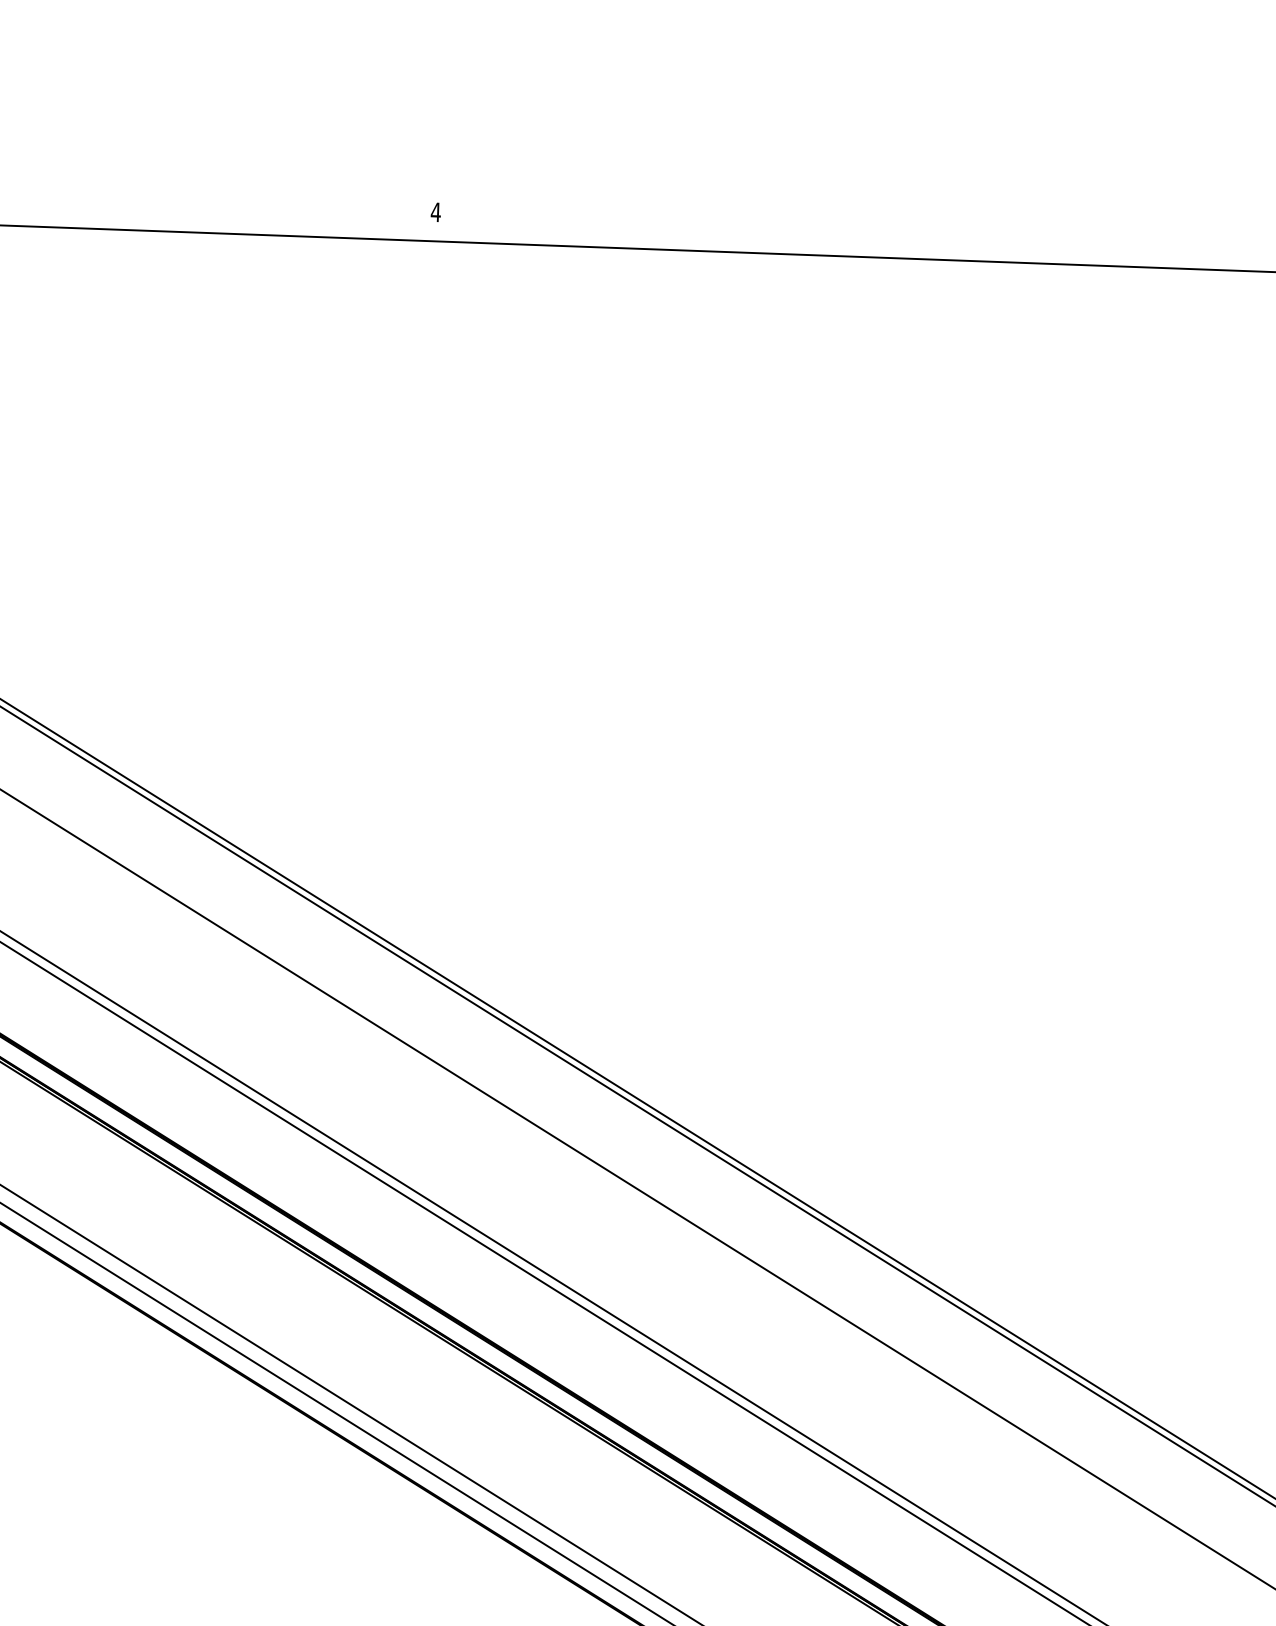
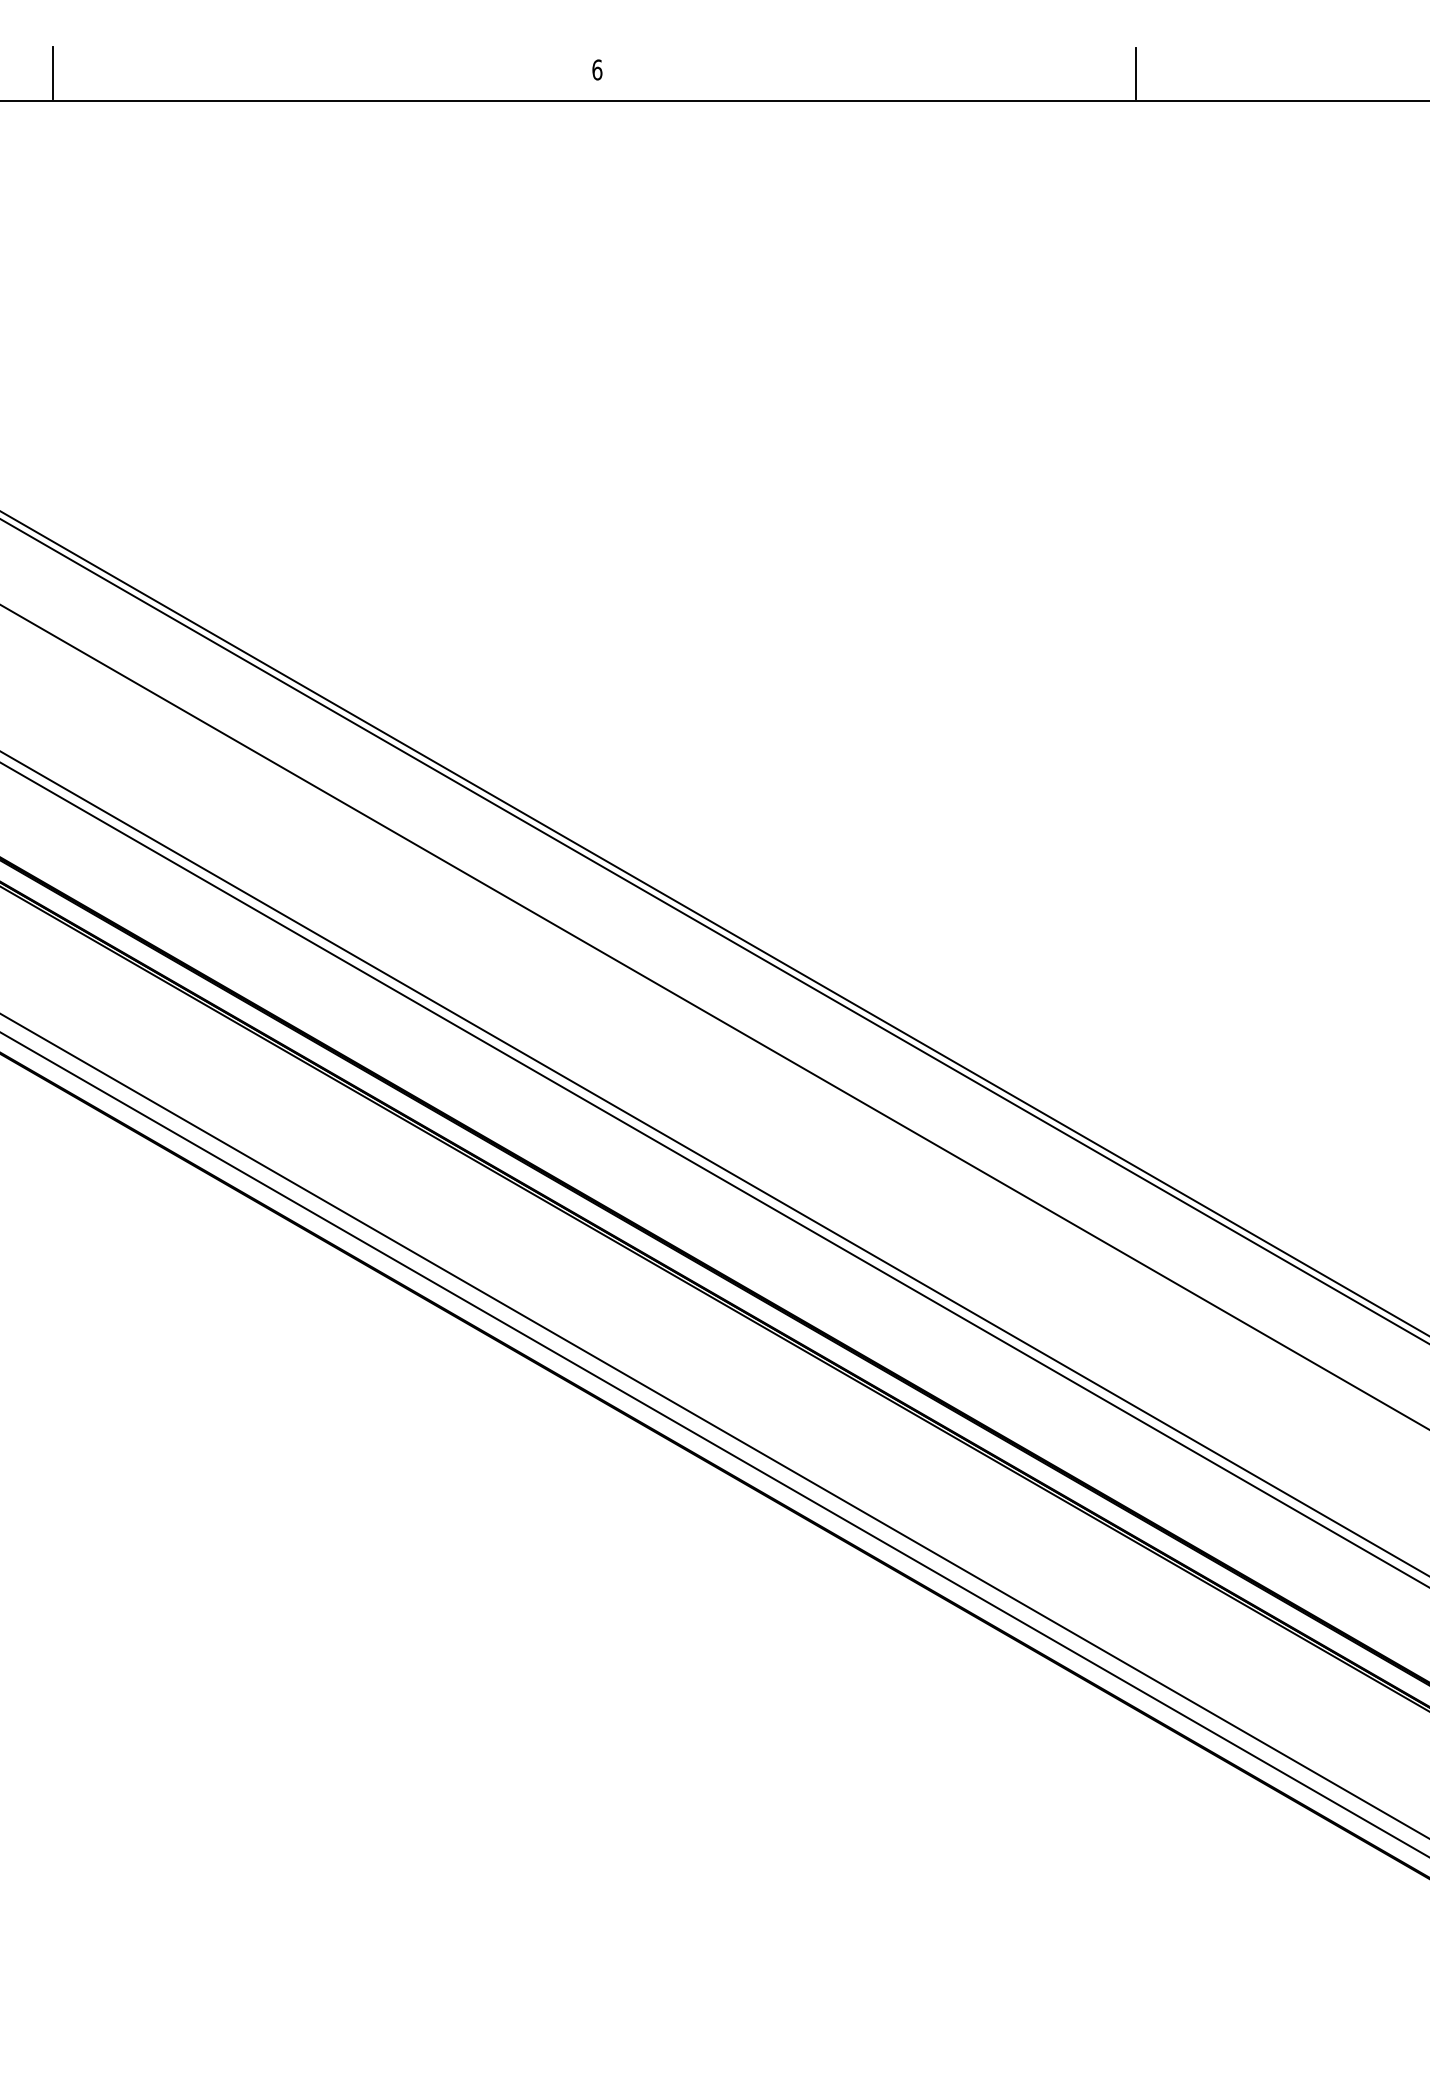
text: (436, 211) -> (597, 69), 4 -> 6
line: (945, 233) -> (1136, 72), added

